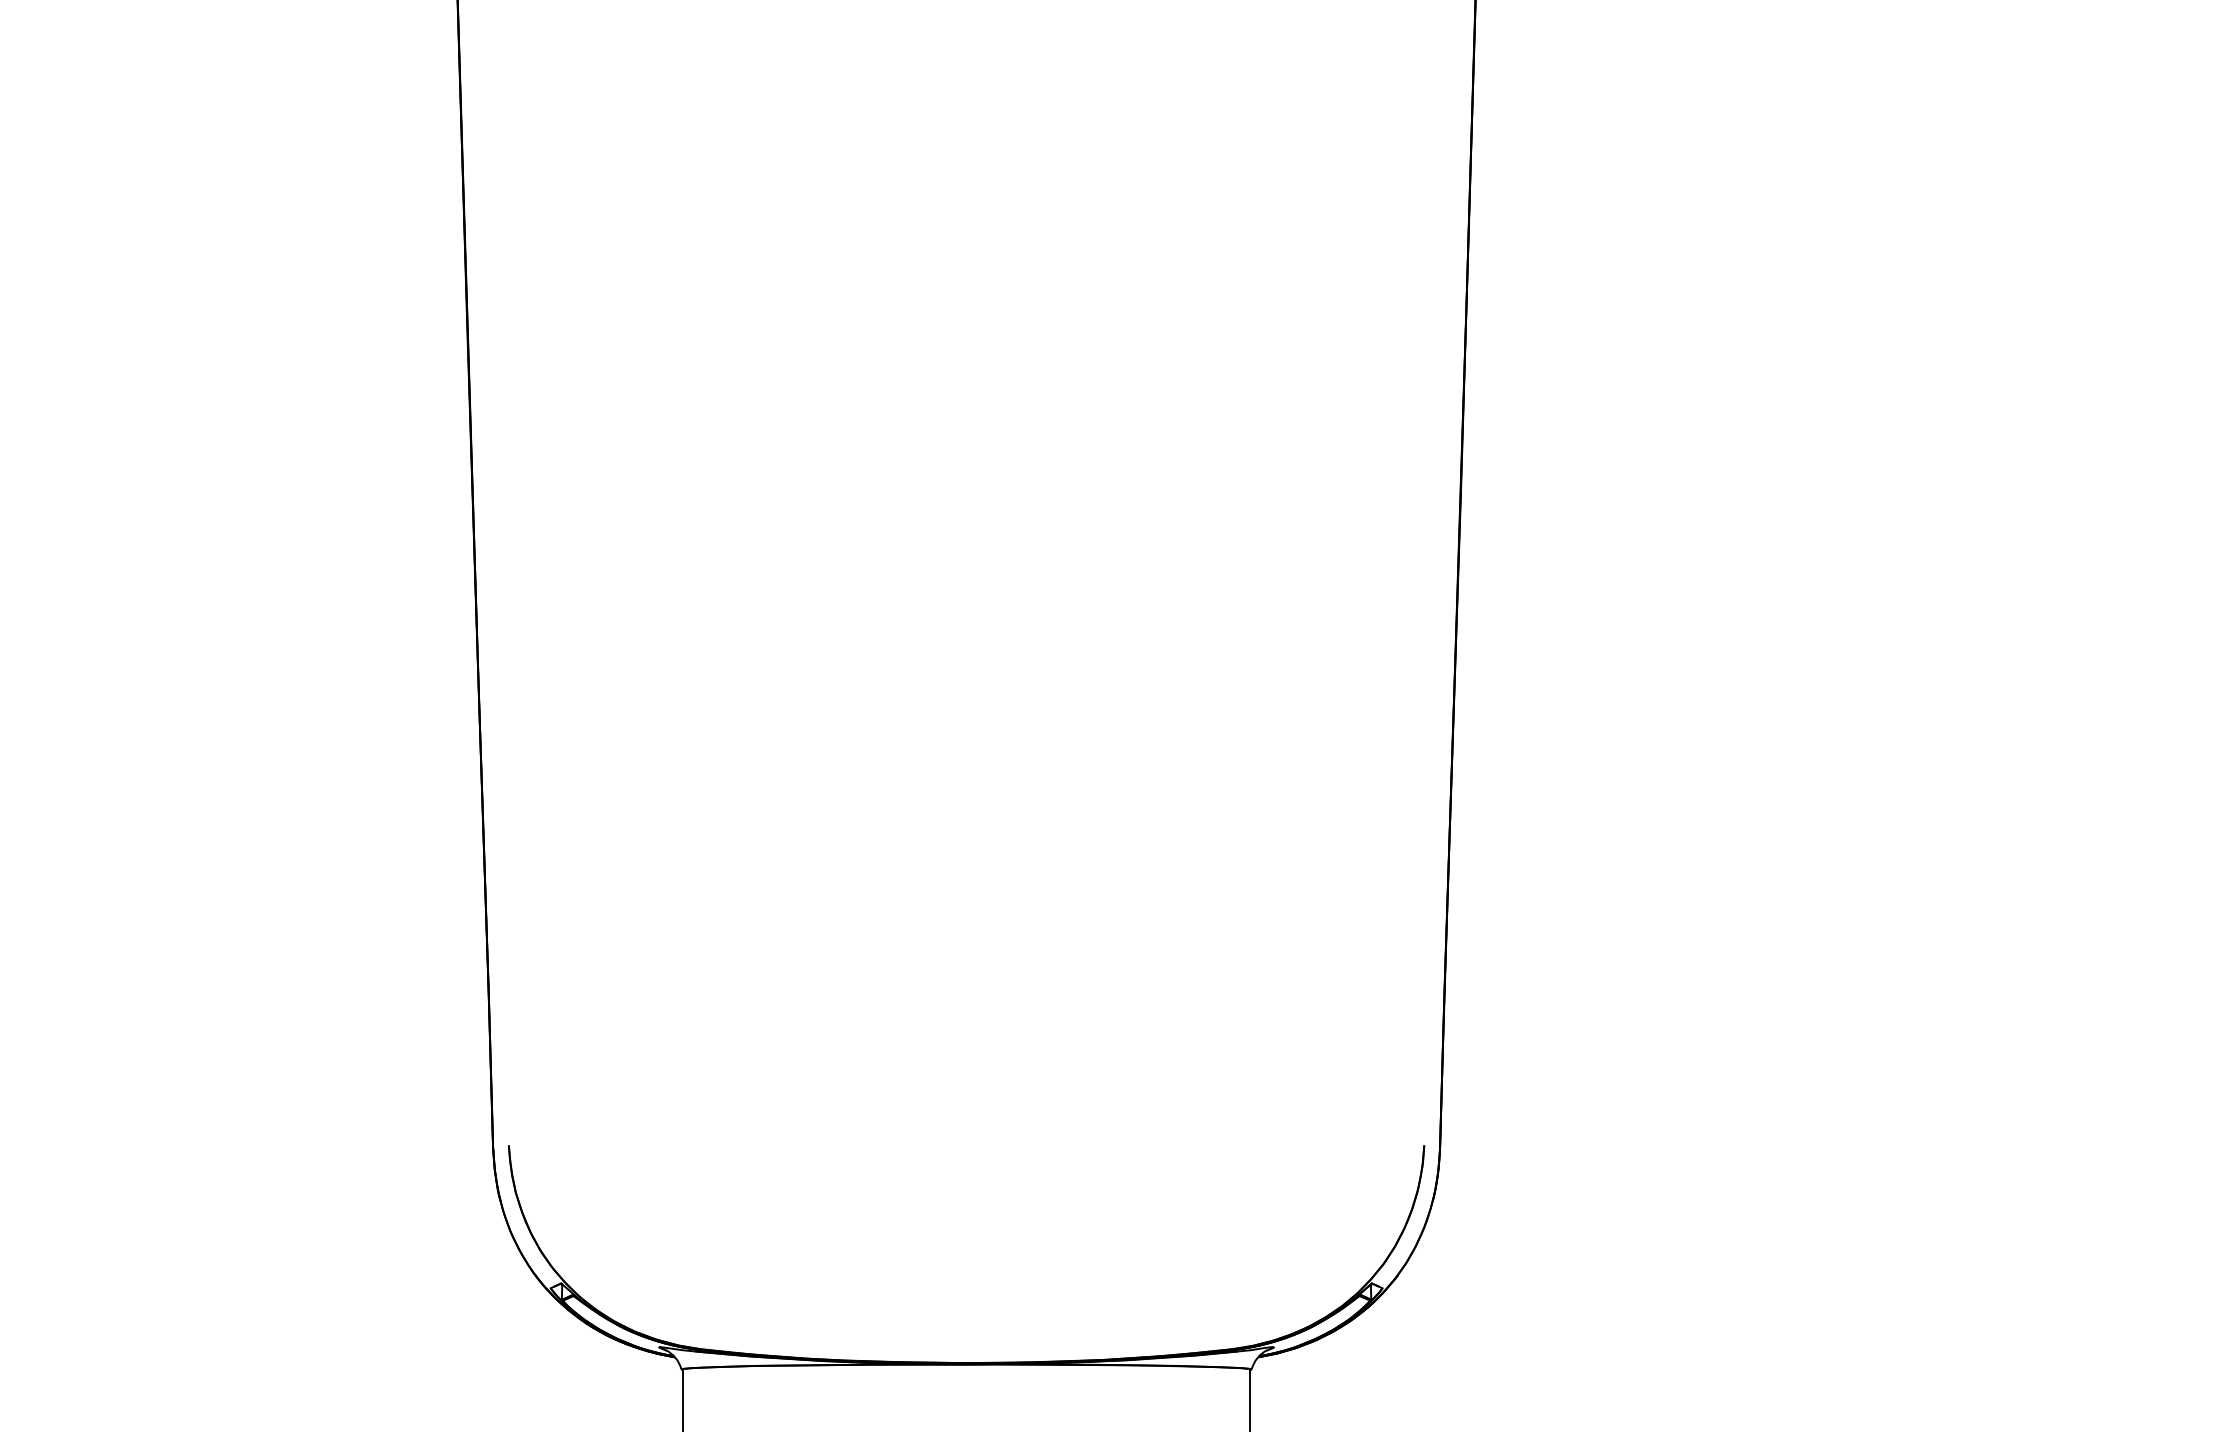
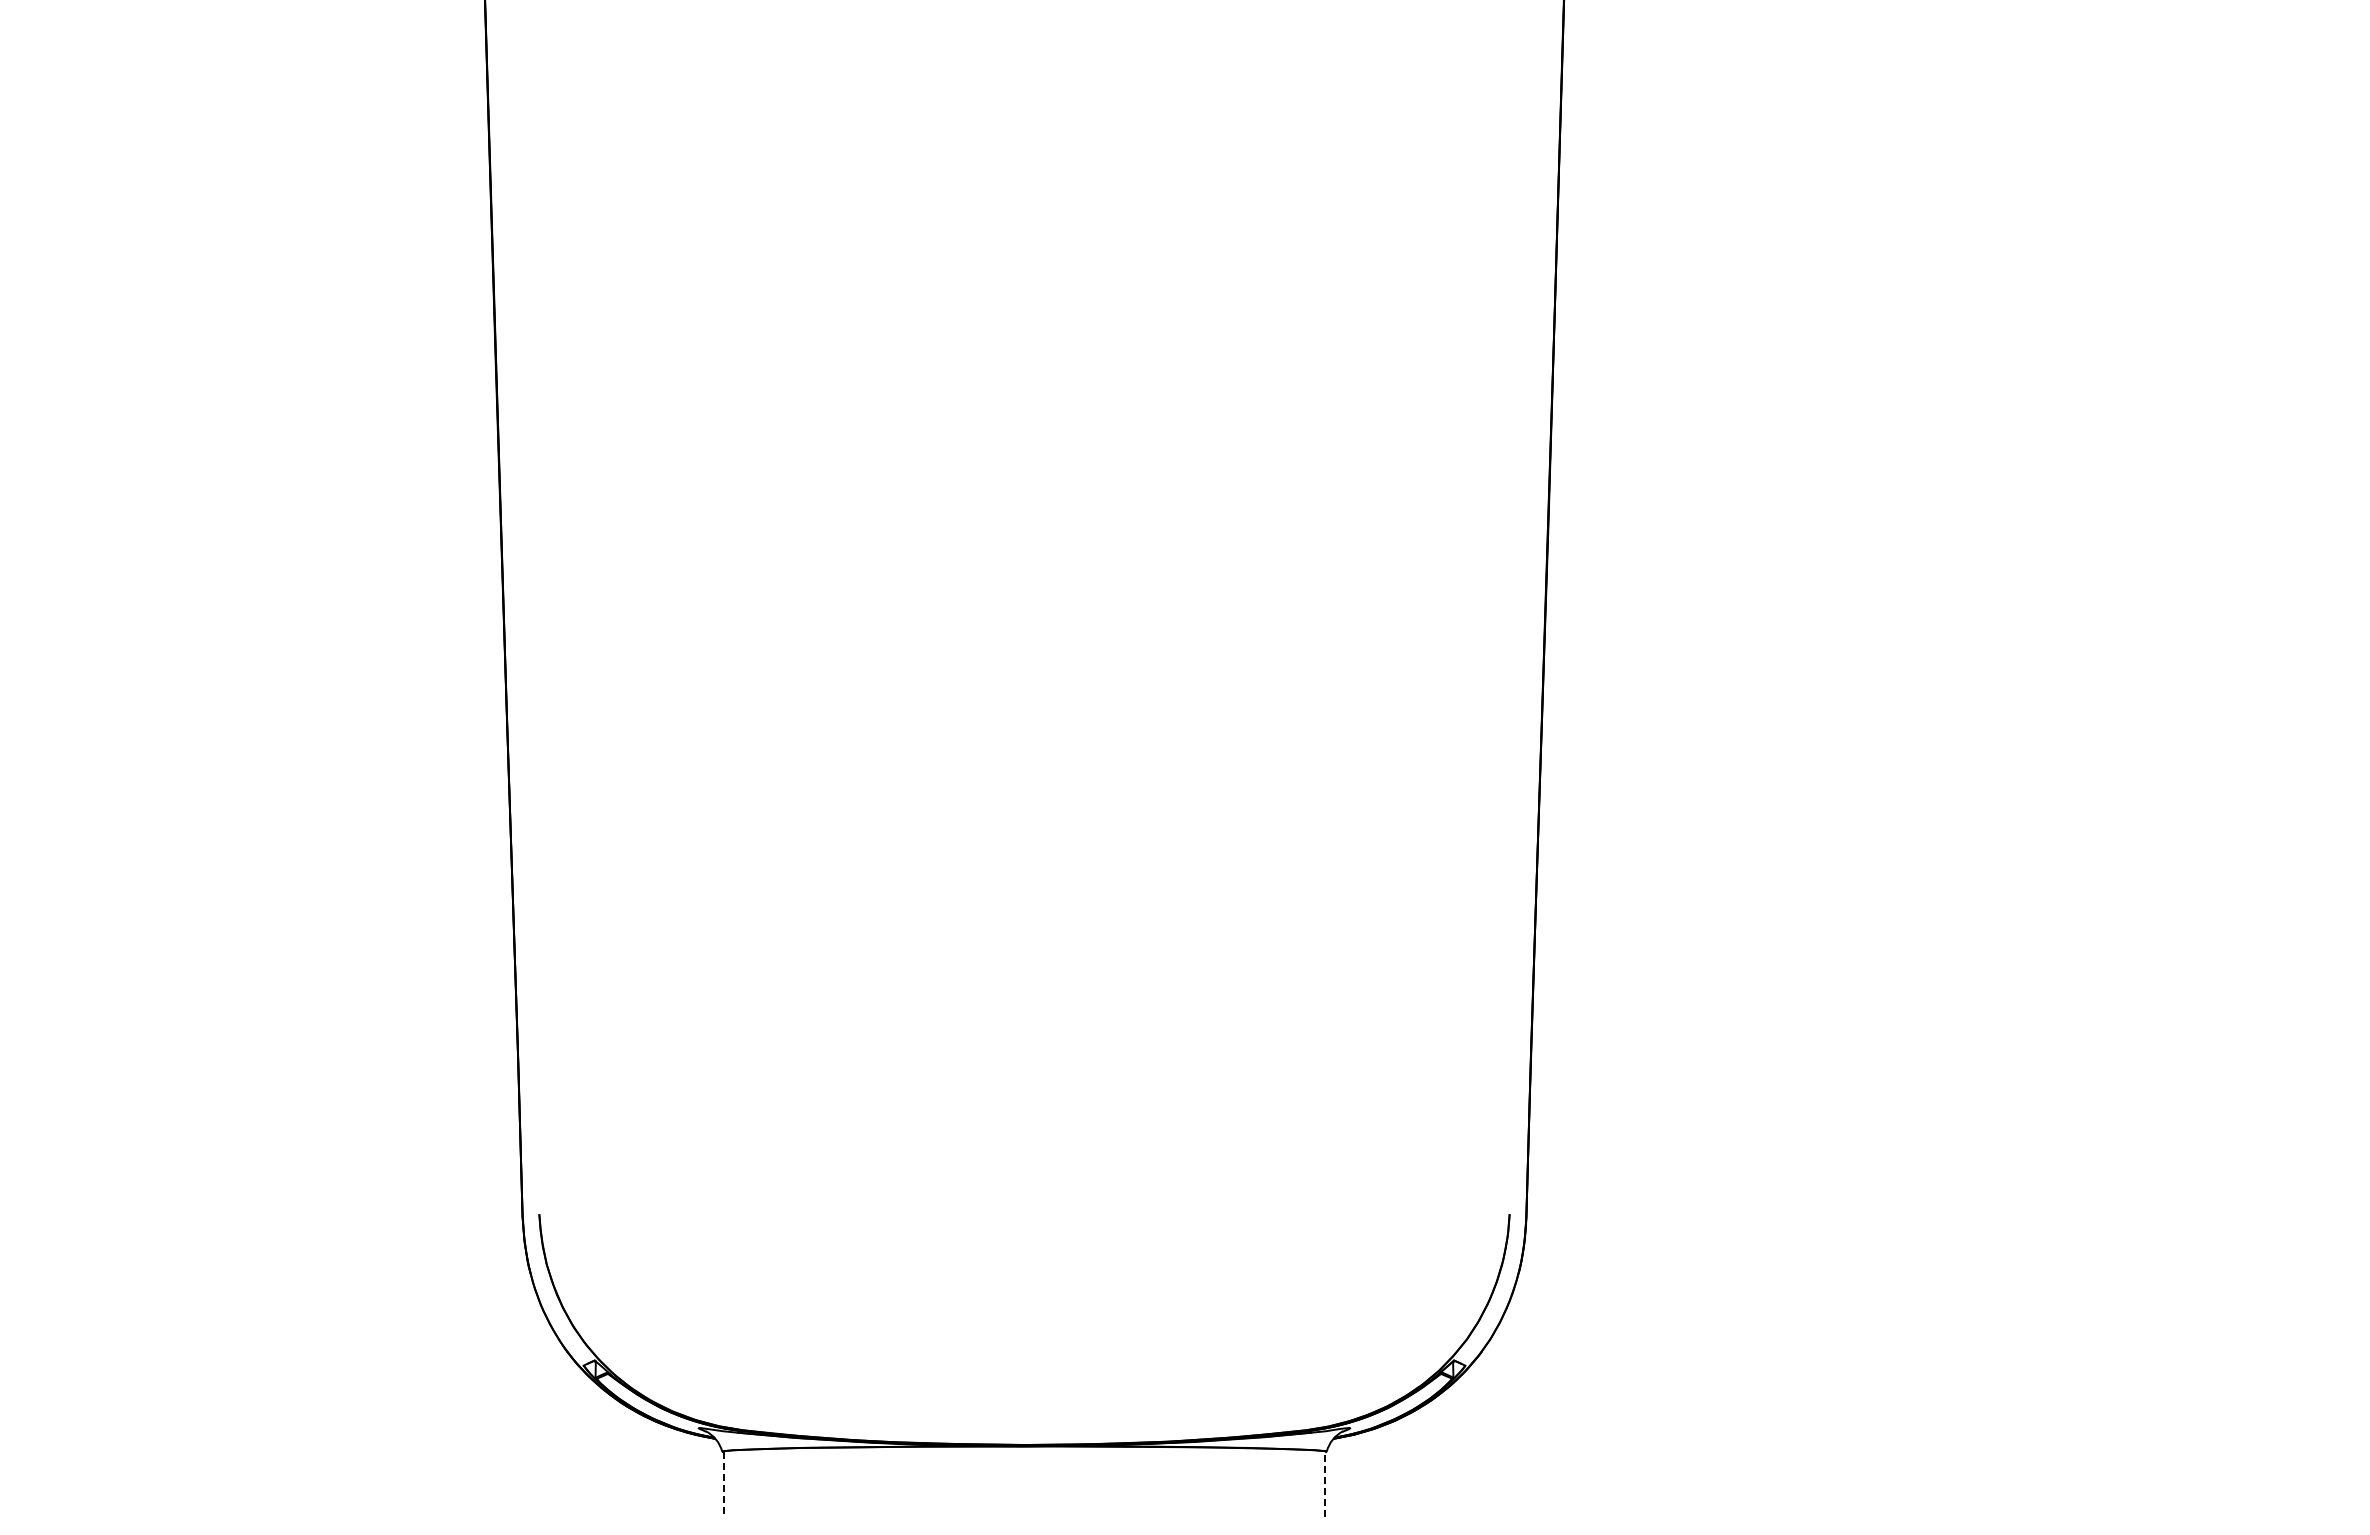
line: (682, 1400) -> (723, 1484), solid -> dashed
line: (1250, 1400) -> (1325, 1484), solid -> dashed

